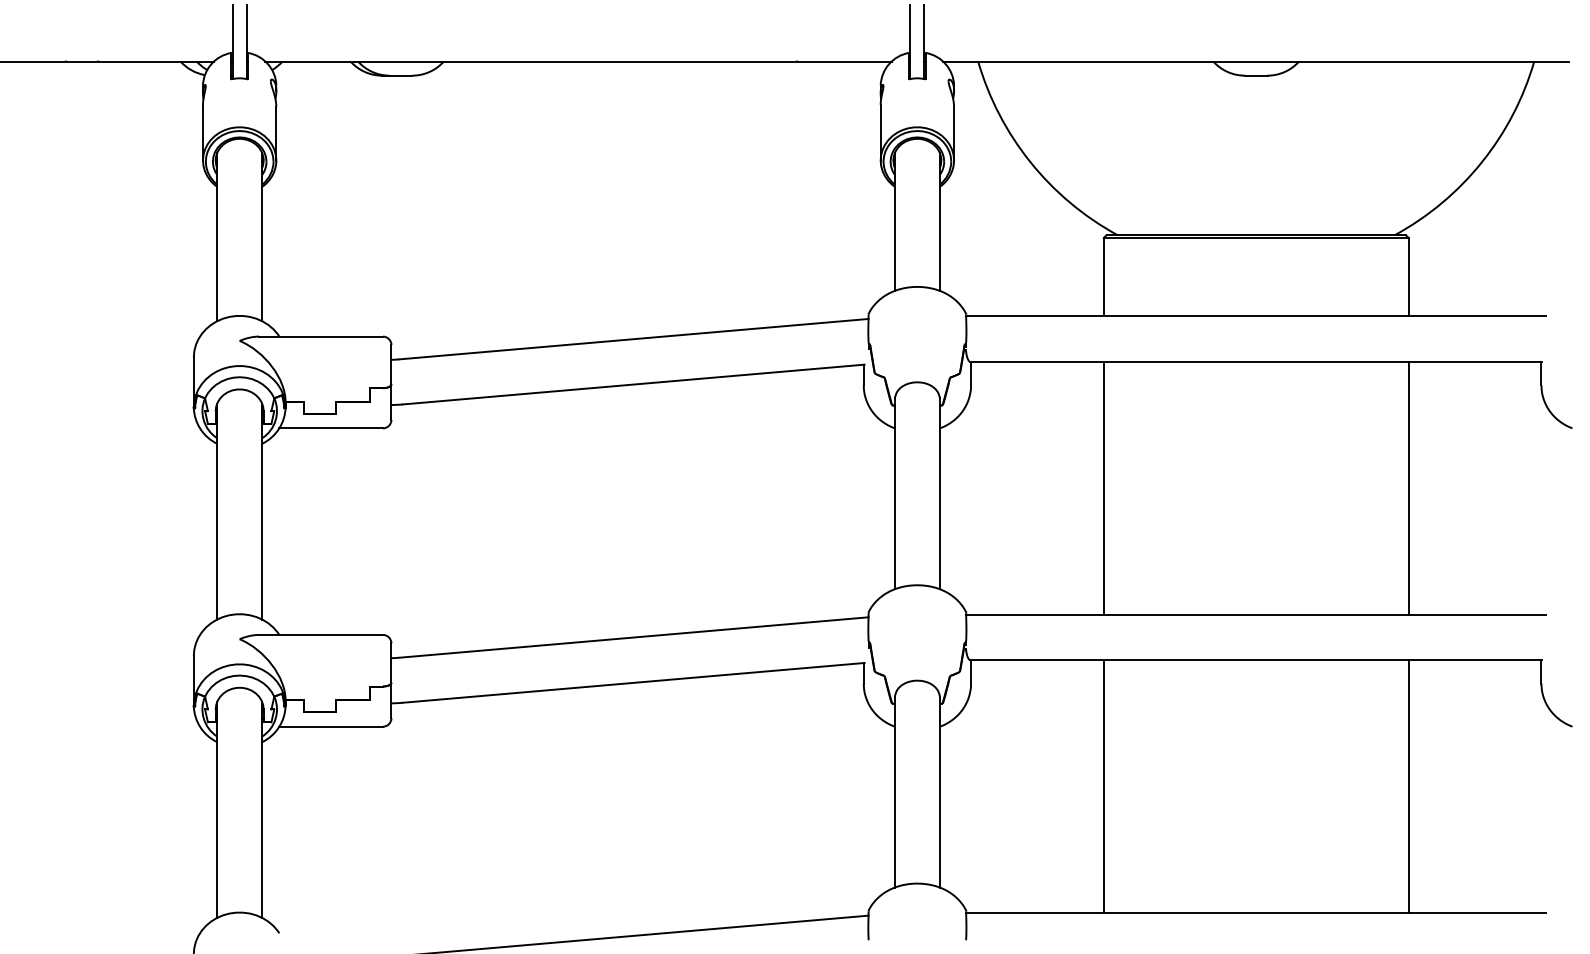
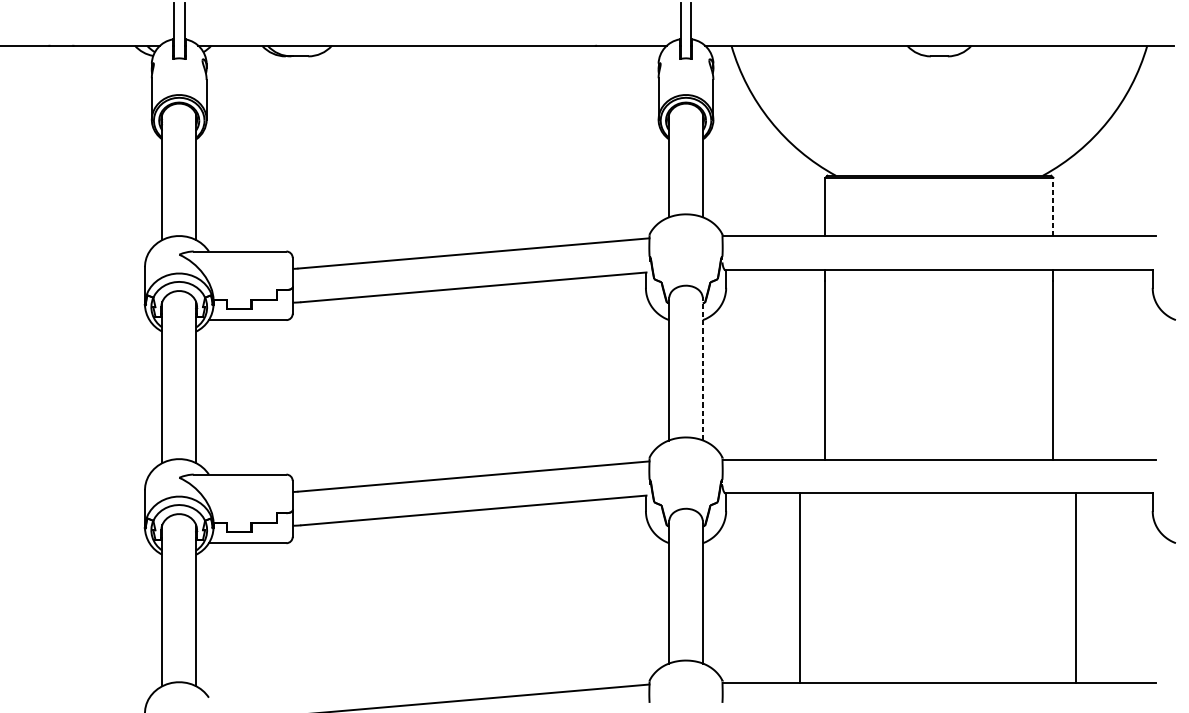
line: (1408, 276) -> (1053, 206), solid -> dashed
line: (939, 495) -> (702, 370), solid -> dashed
line: (1103, 786) -> (799, 587), moved
line: (1408, 786) -> (1075, 587), moved

